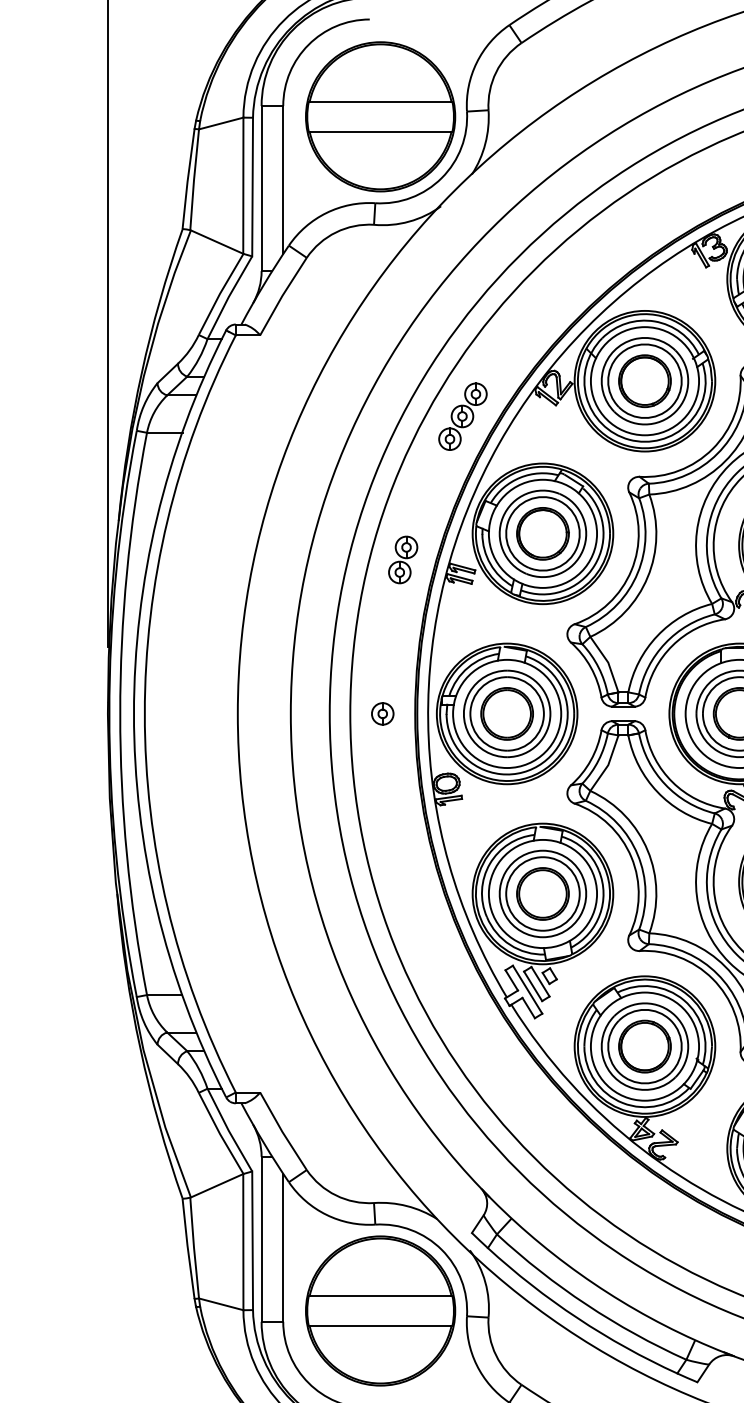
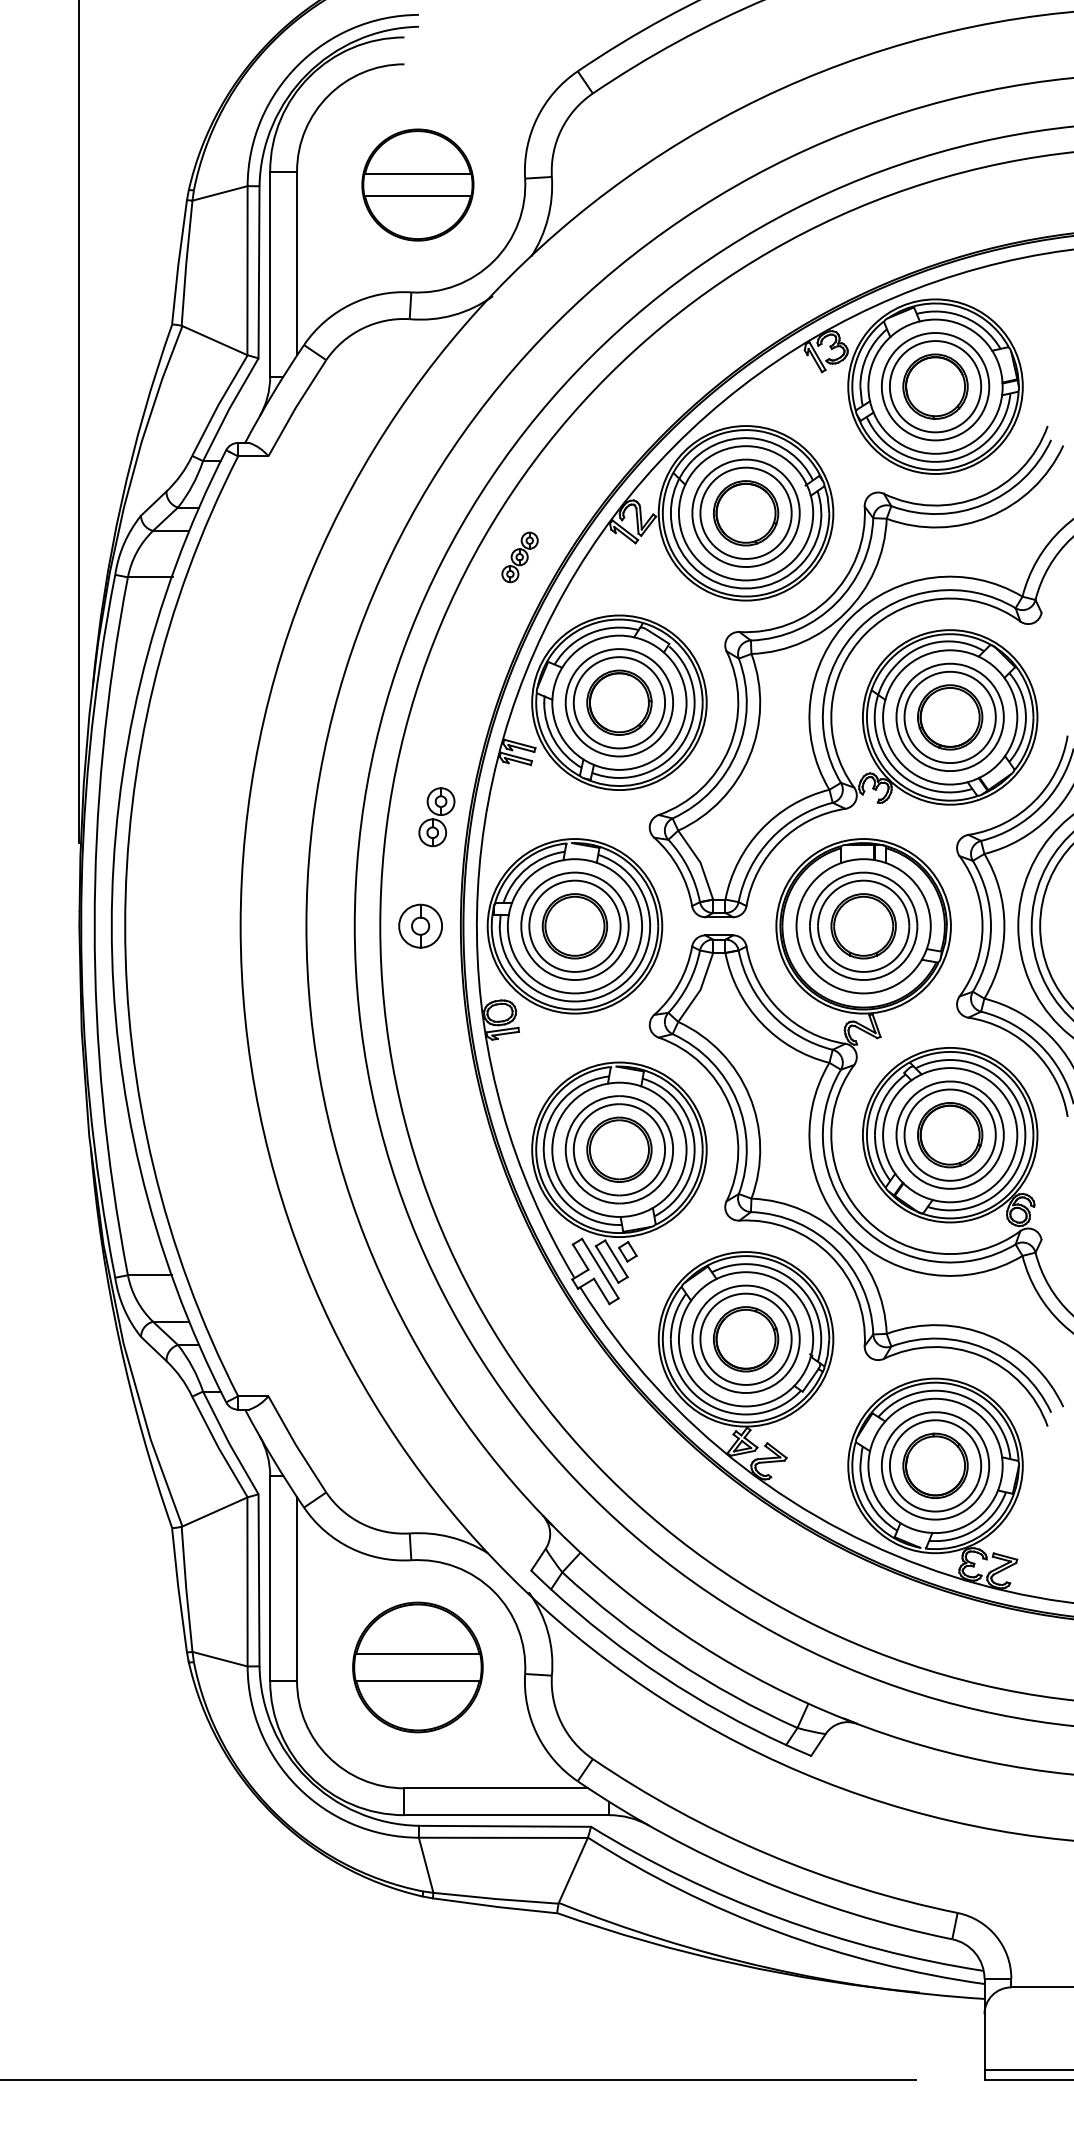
part: (380, 116) -> (417, 184), size x0.6
part: (462, 416) -> (519, 557), size x0.6
part: (402, 560) -> (436, 817), moved
part: (382, 714) -> (420, 926), size x1.6
part: (380, 1311) -> (417, 1667), size x0.7

